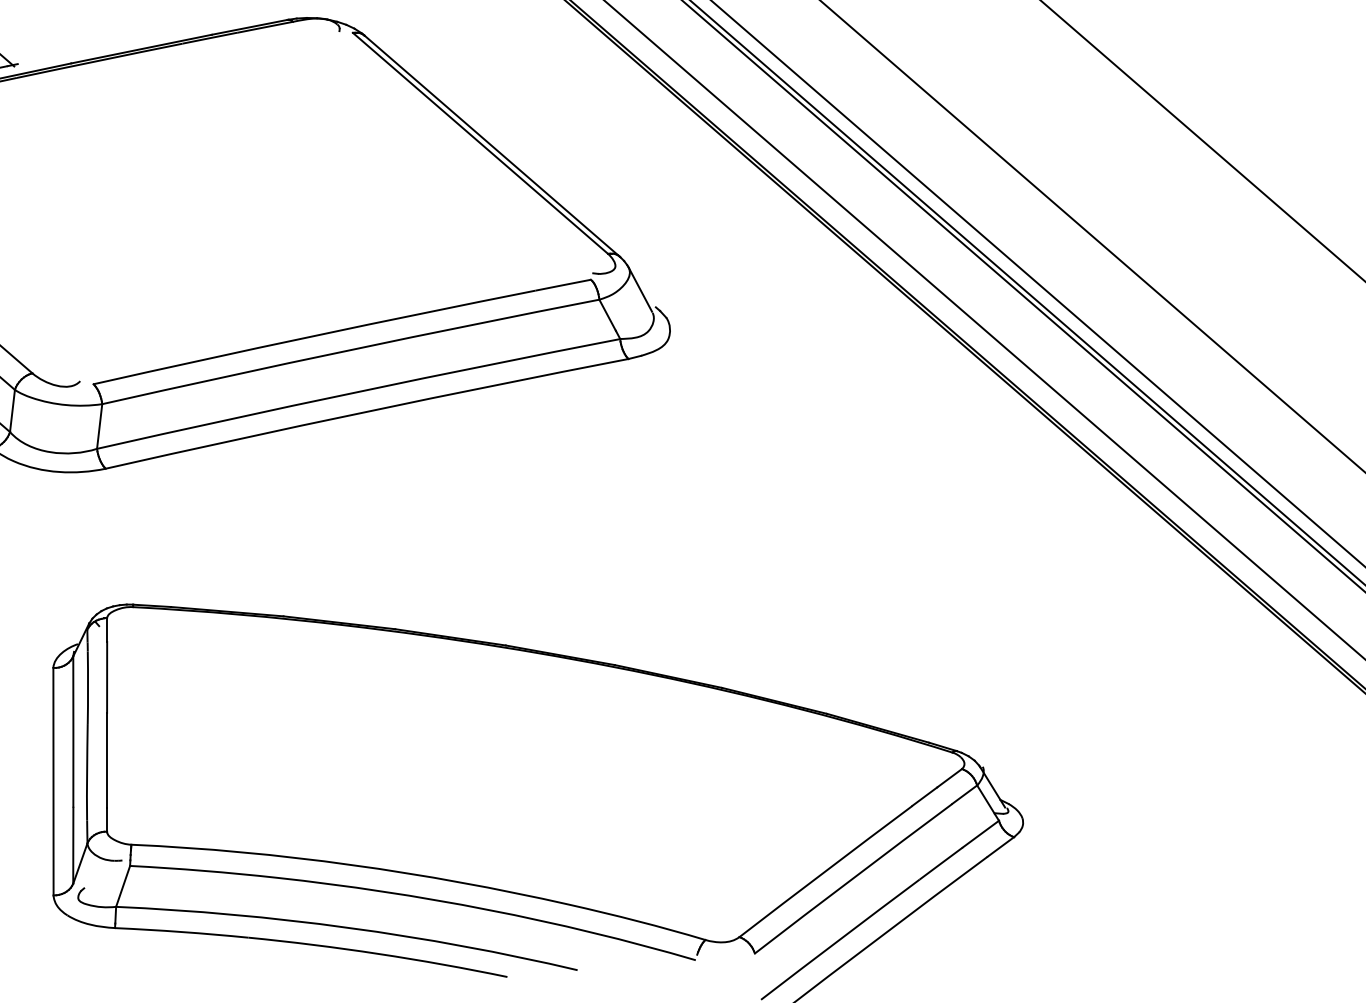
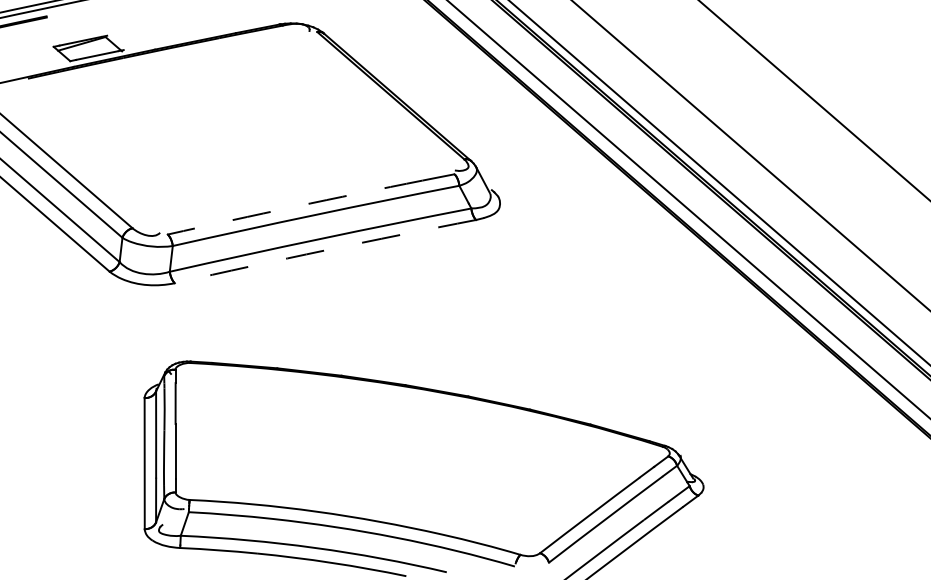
arc: (313, 335) -> (294, 206), solid -> dashed
arc: (367, 411) -> (325, 250), solid -> dashed

